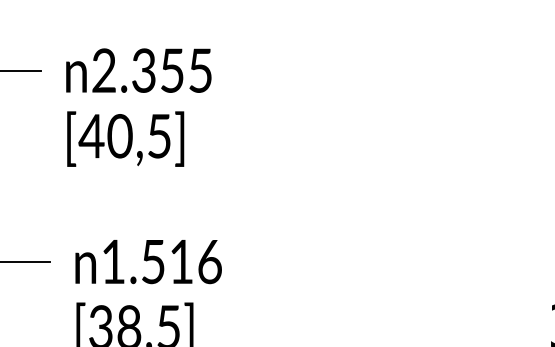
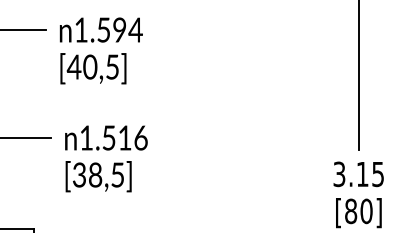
text: (152, 69) -> (108, 29), 2.355 -> 1.594

